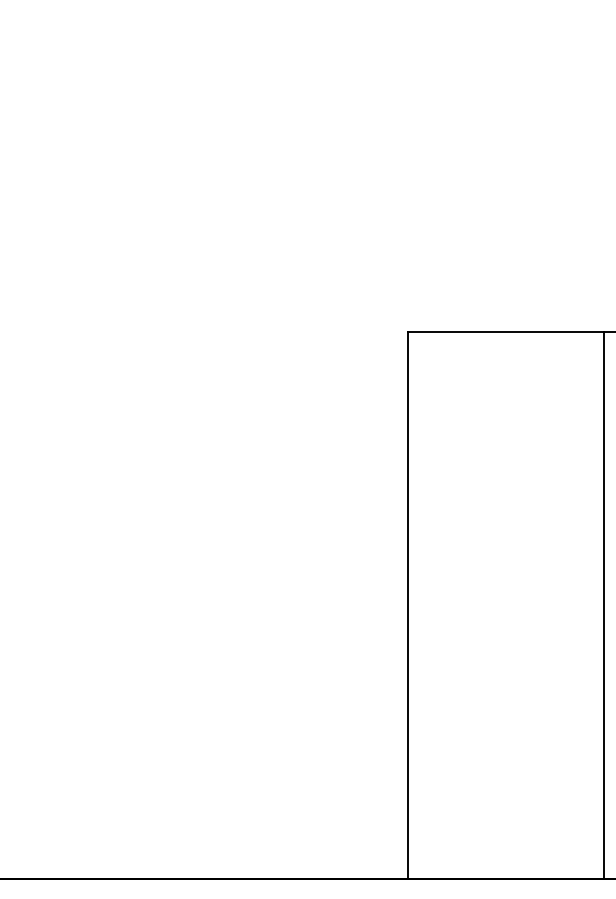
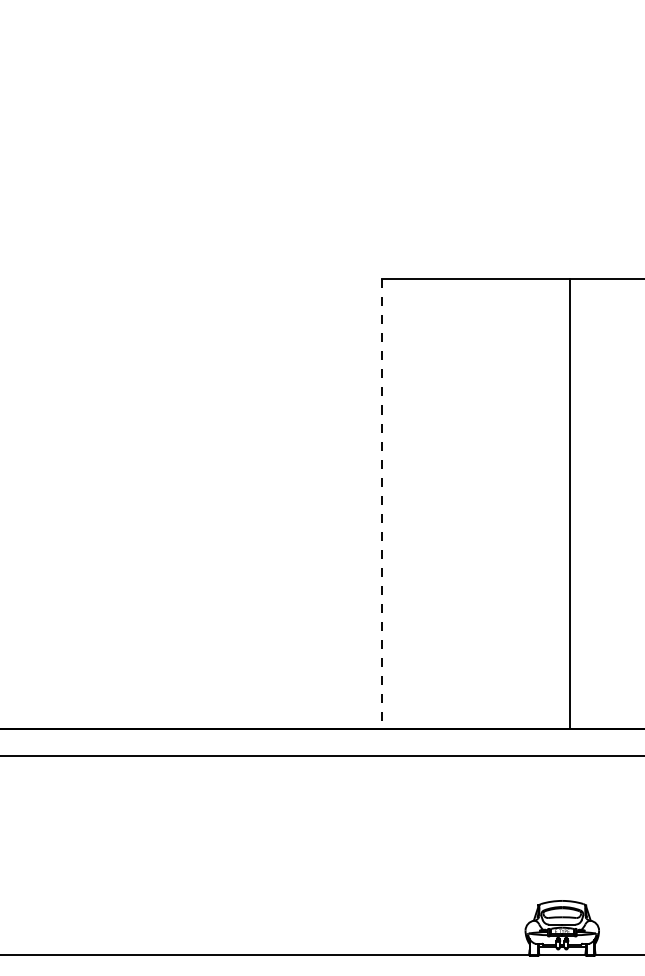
line: (407, 606) -> (381, 504), solid -> dashed
line: (603, 606) -> (542, 504), removed

